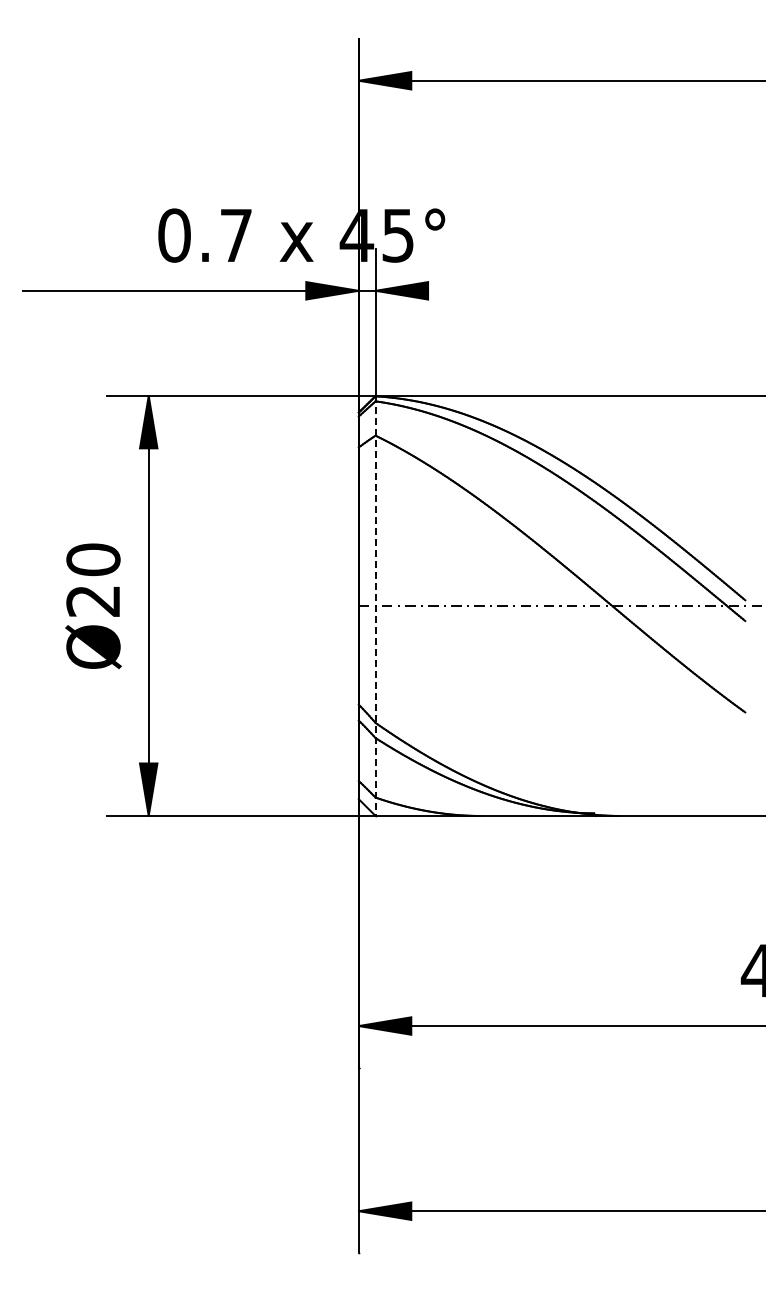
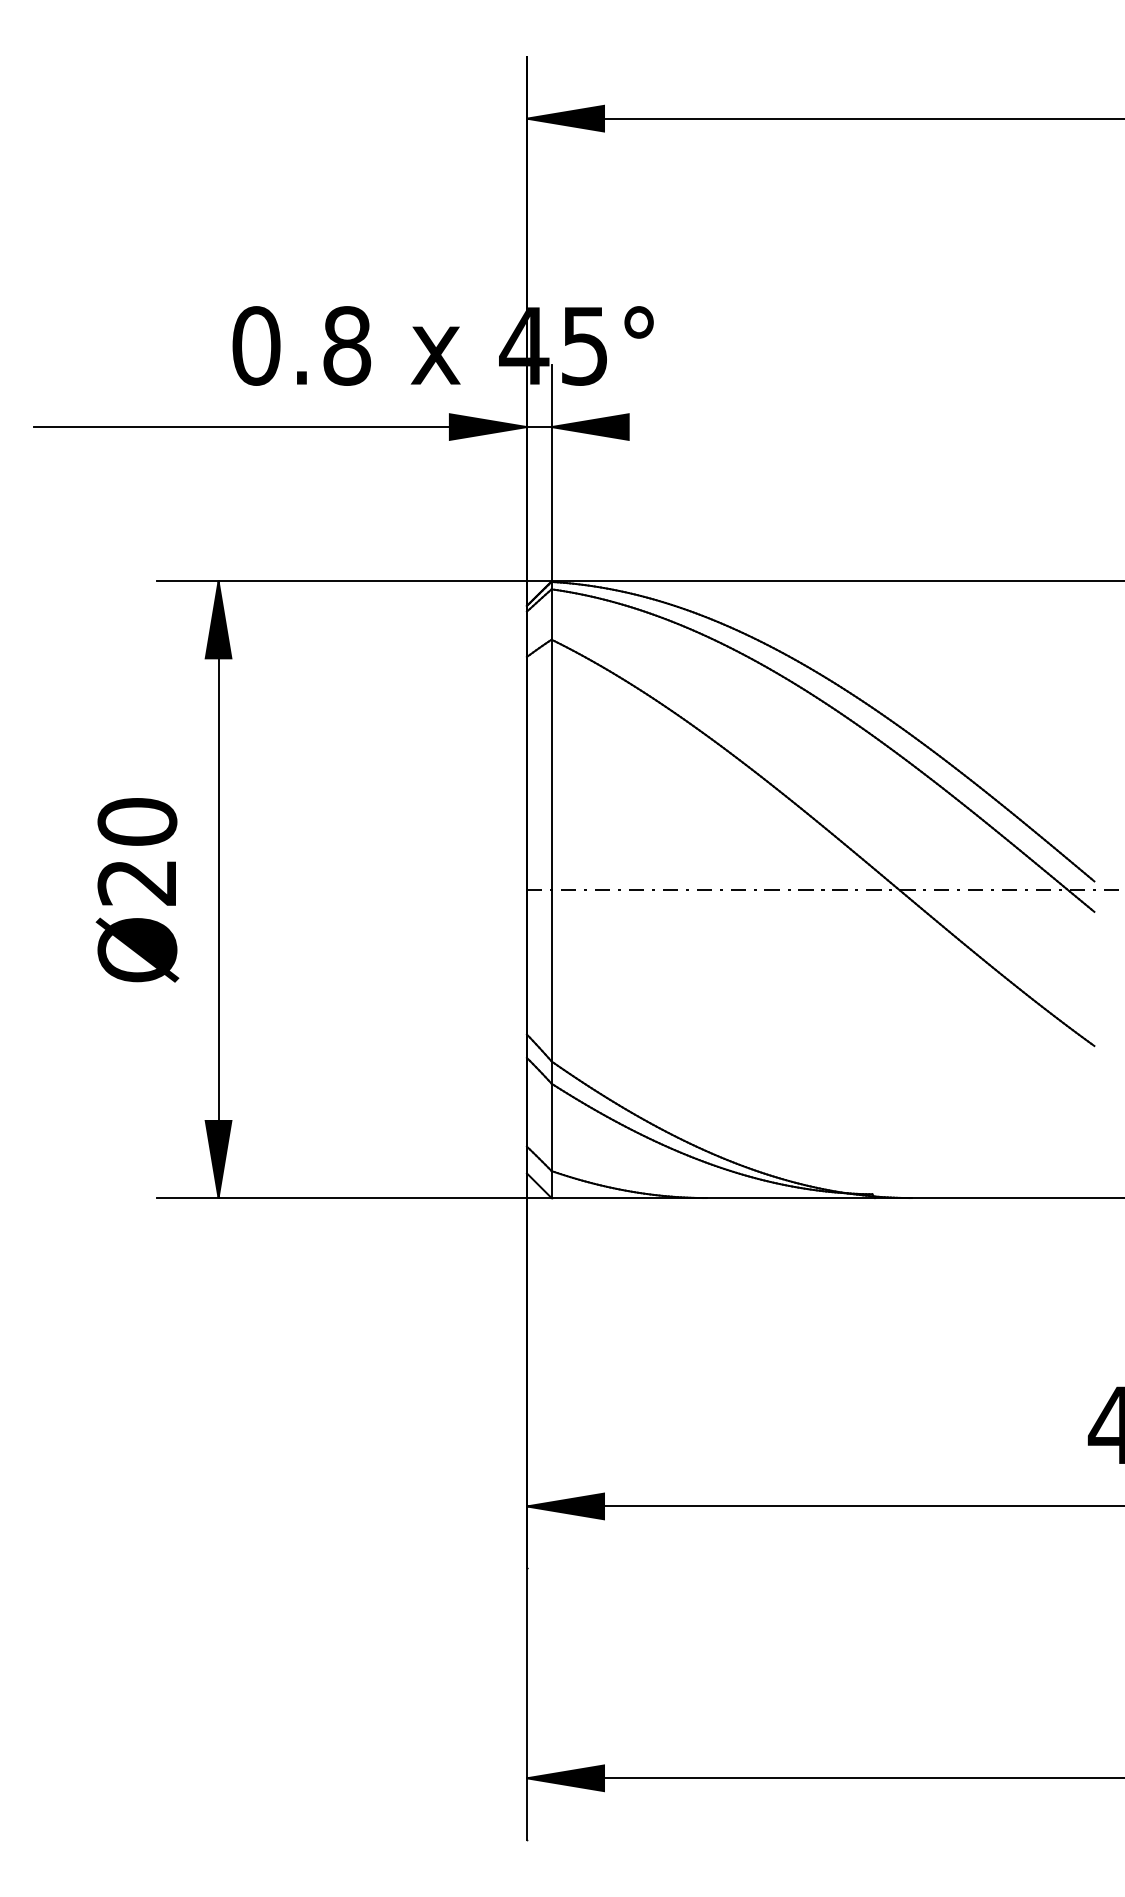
text: (236, 235) -> (347, 345), 0.7 -> 0.8
line: (375, 606) -> (551, 890), dashed -> solid

